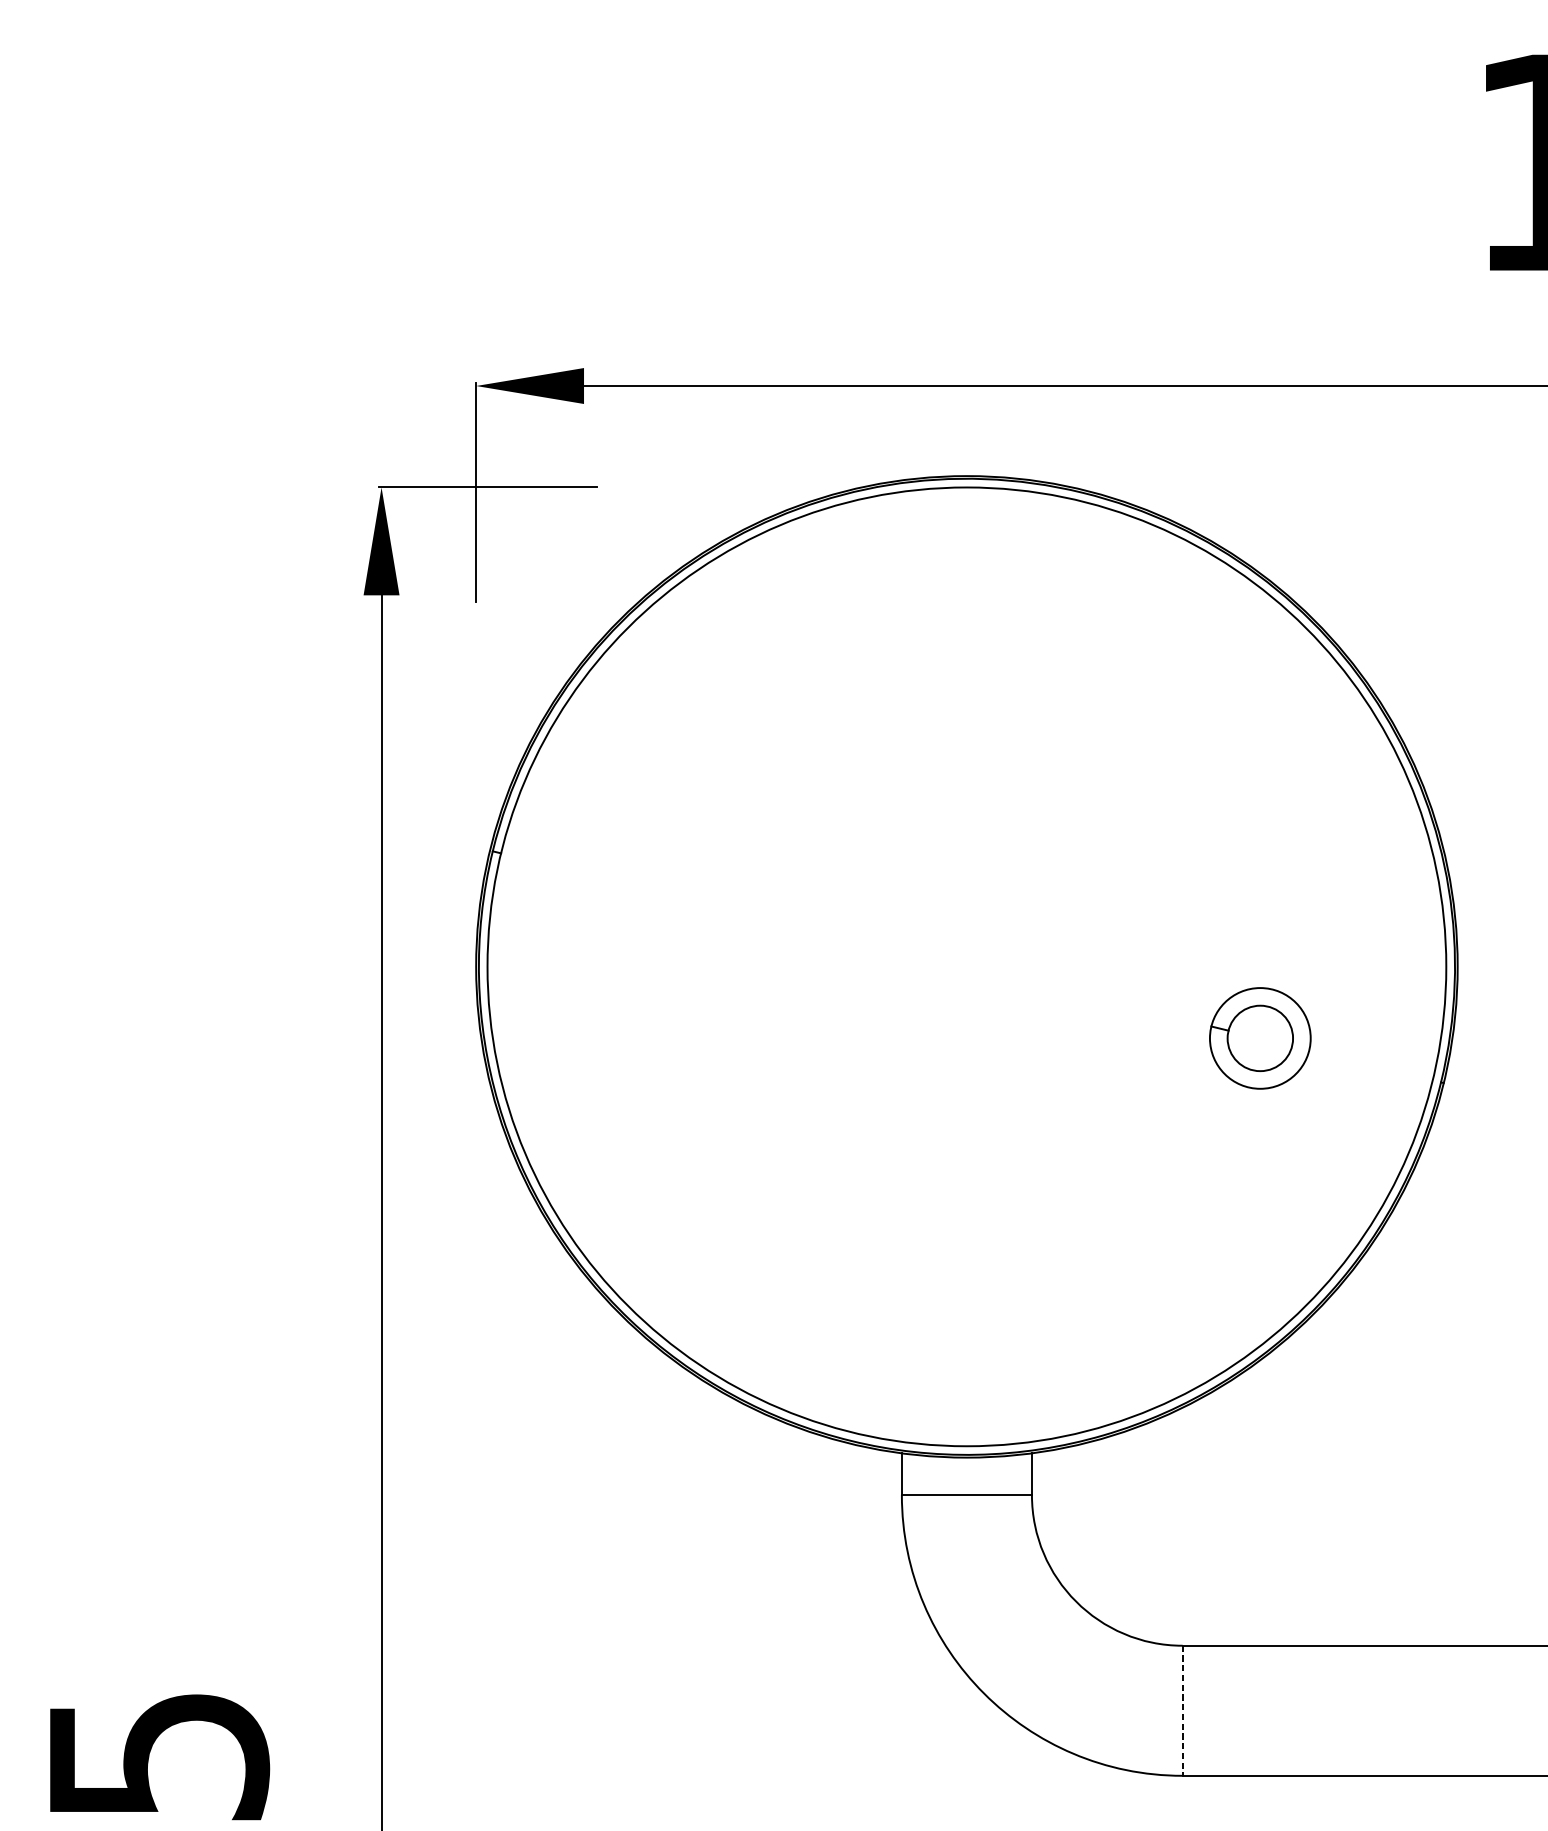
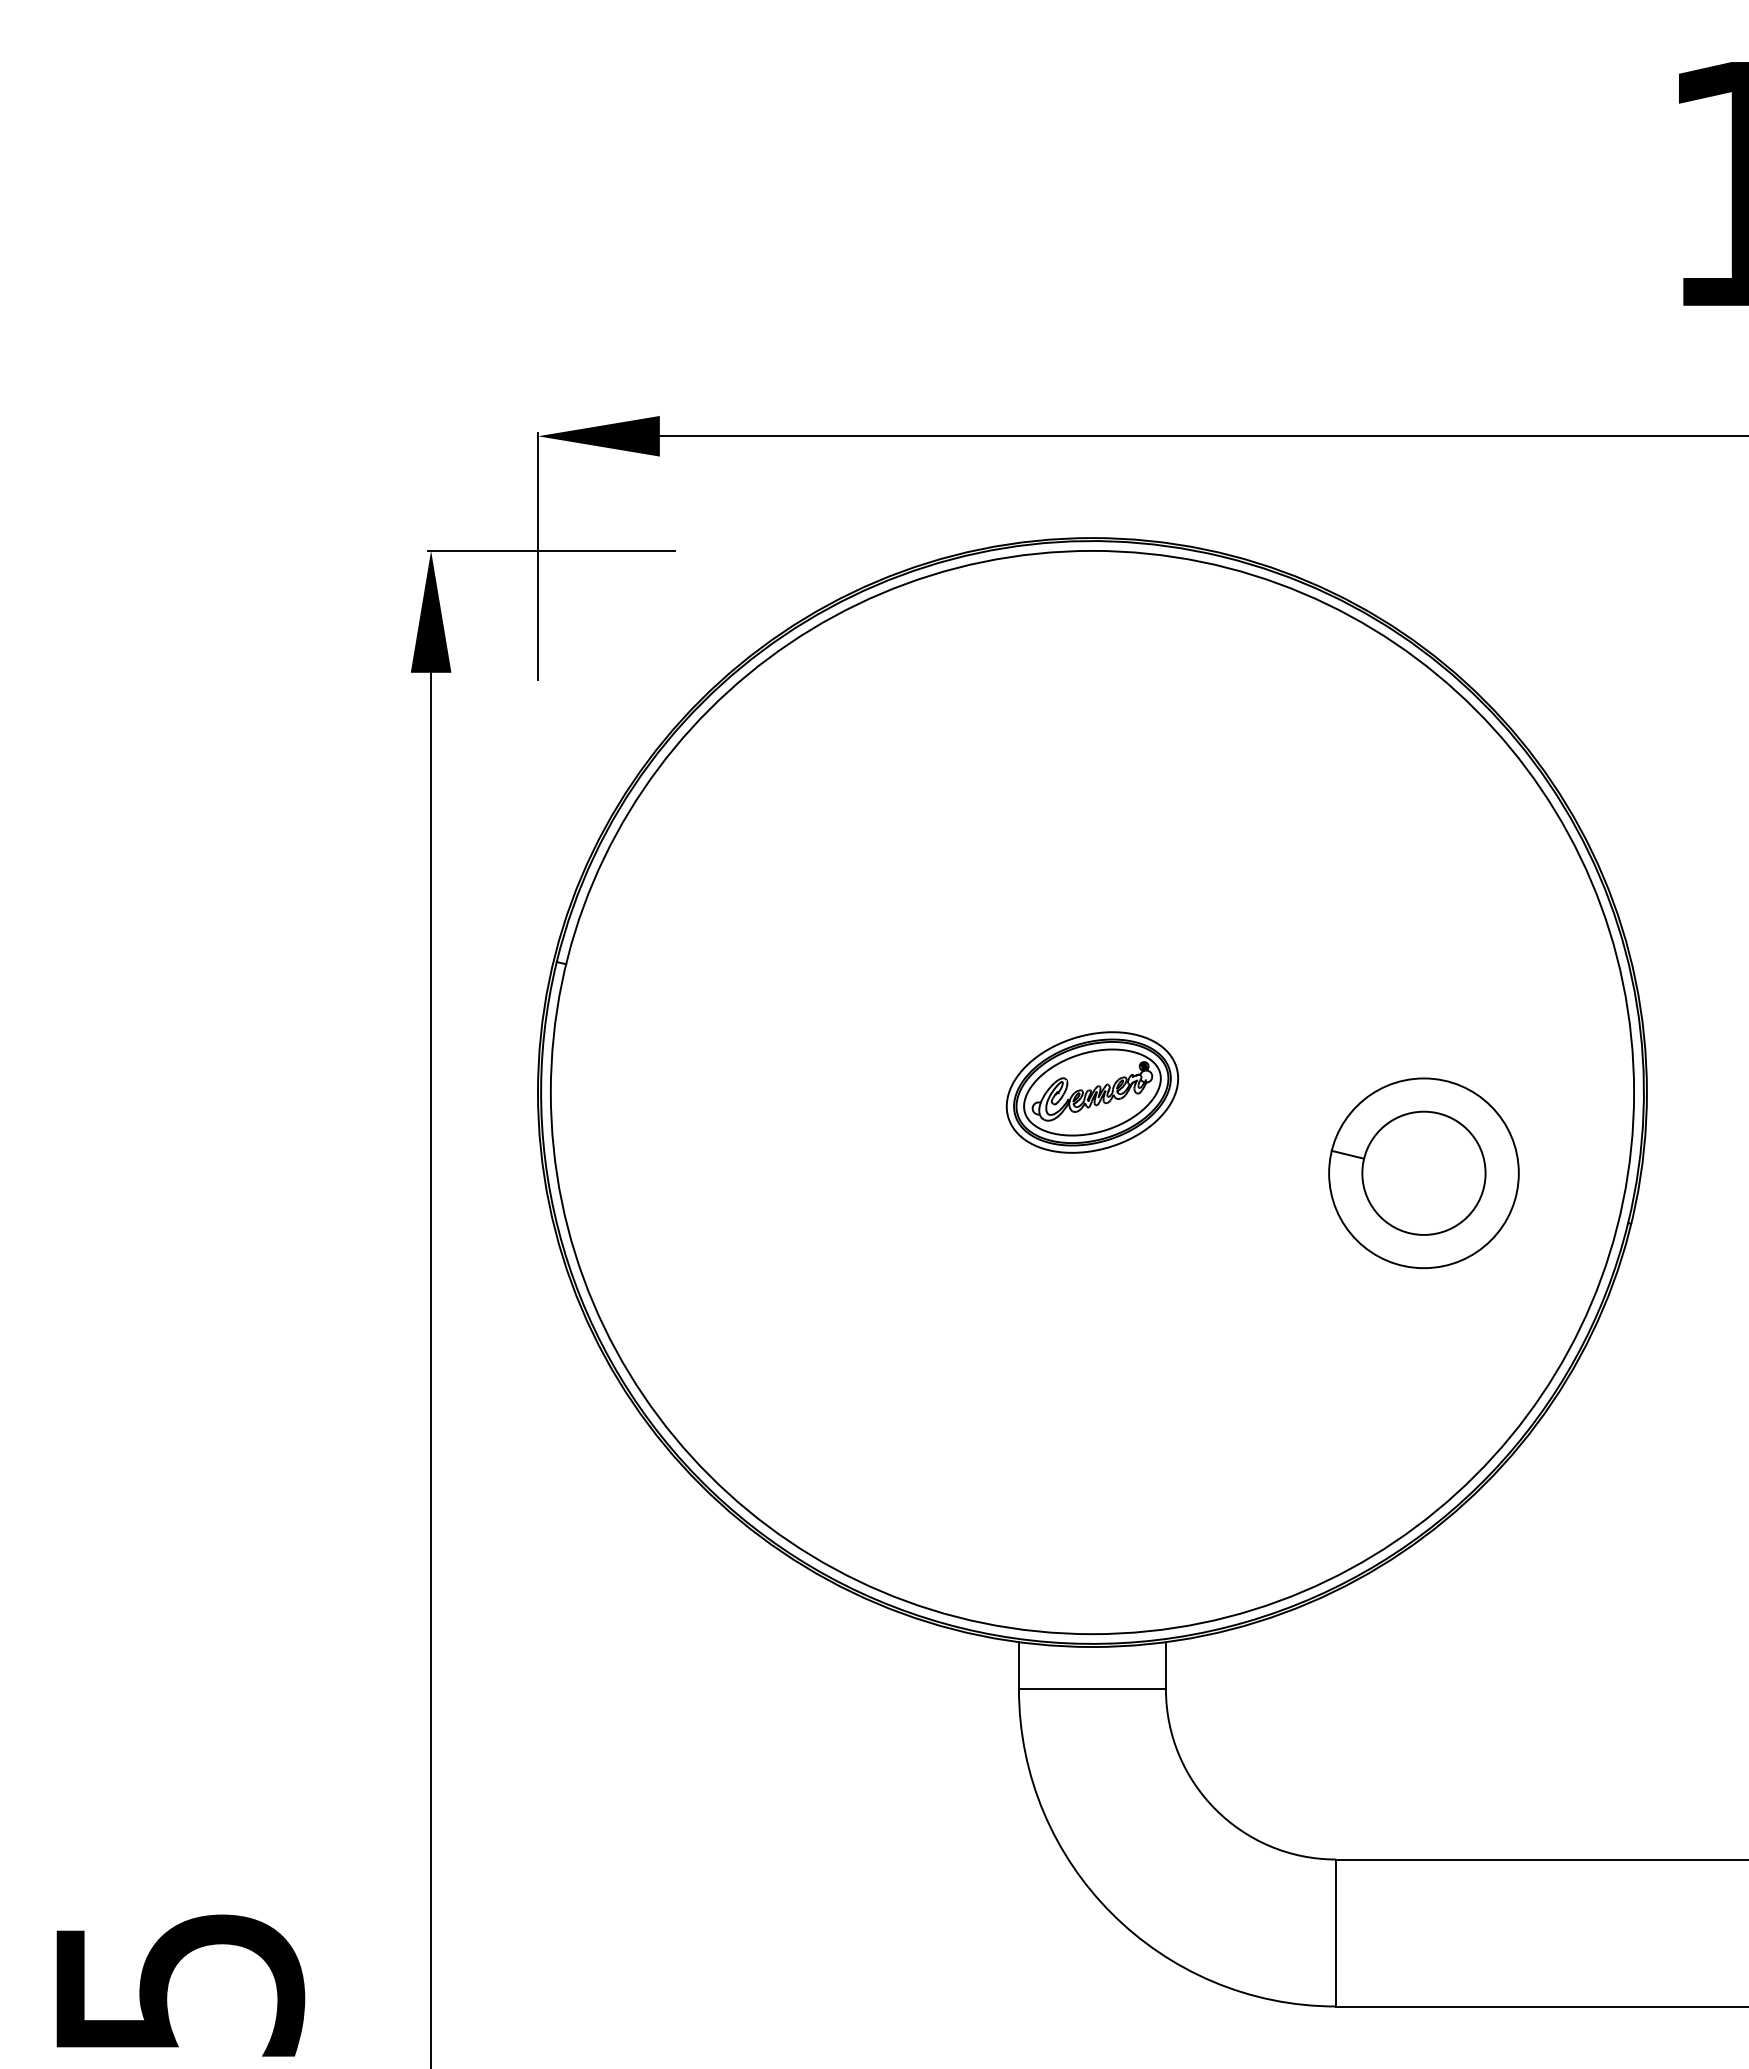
part: (966, 966) -> (1091, 1092), added
part: (1259, 1038) -> (1423, 1173), size x1.67
line: (1182, 1711) -> (1336, 1933), dashed -> solid

